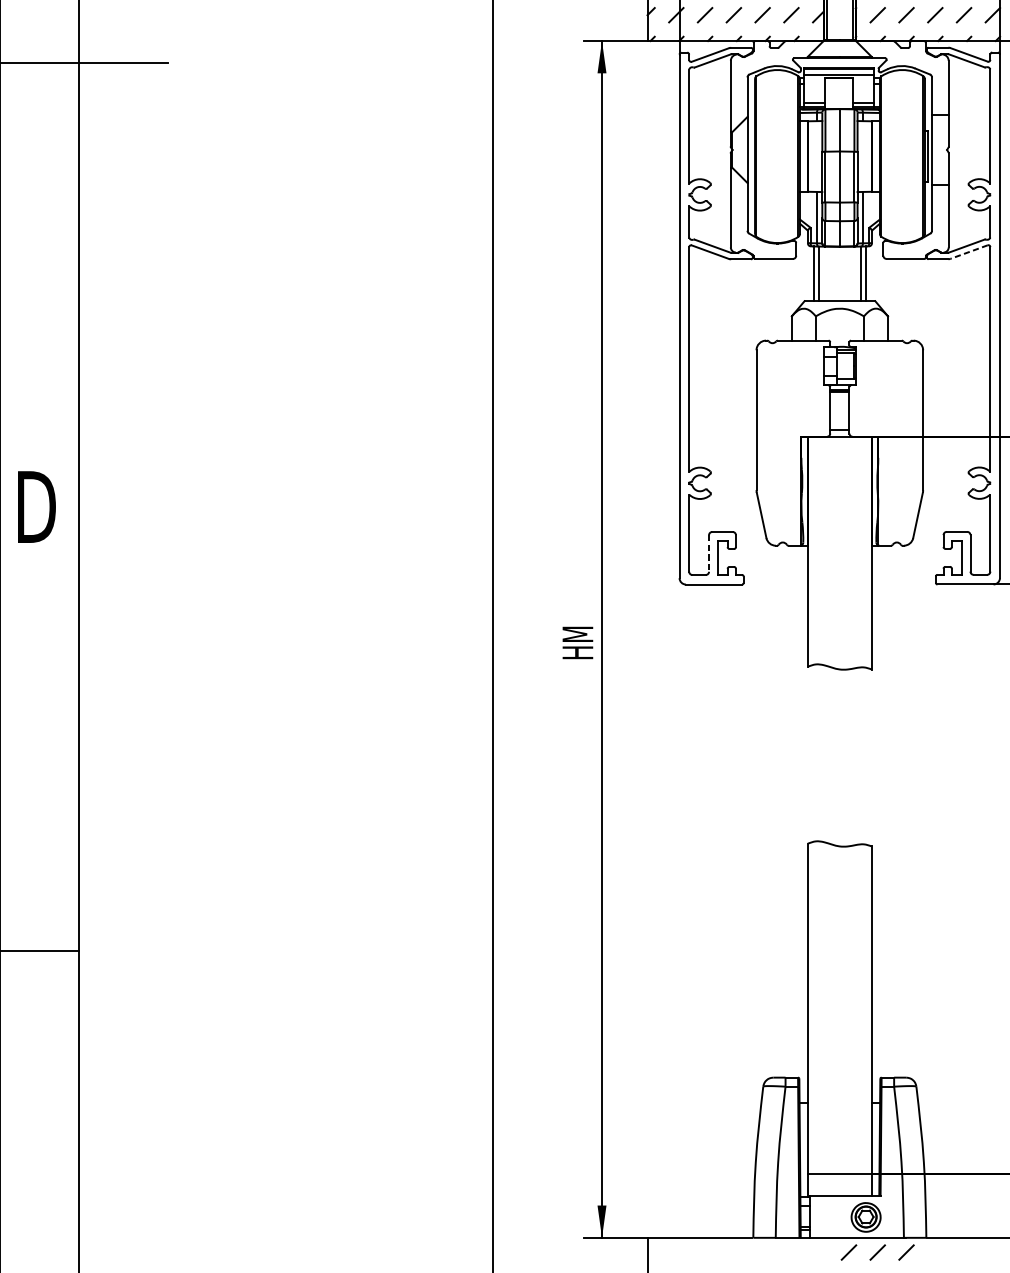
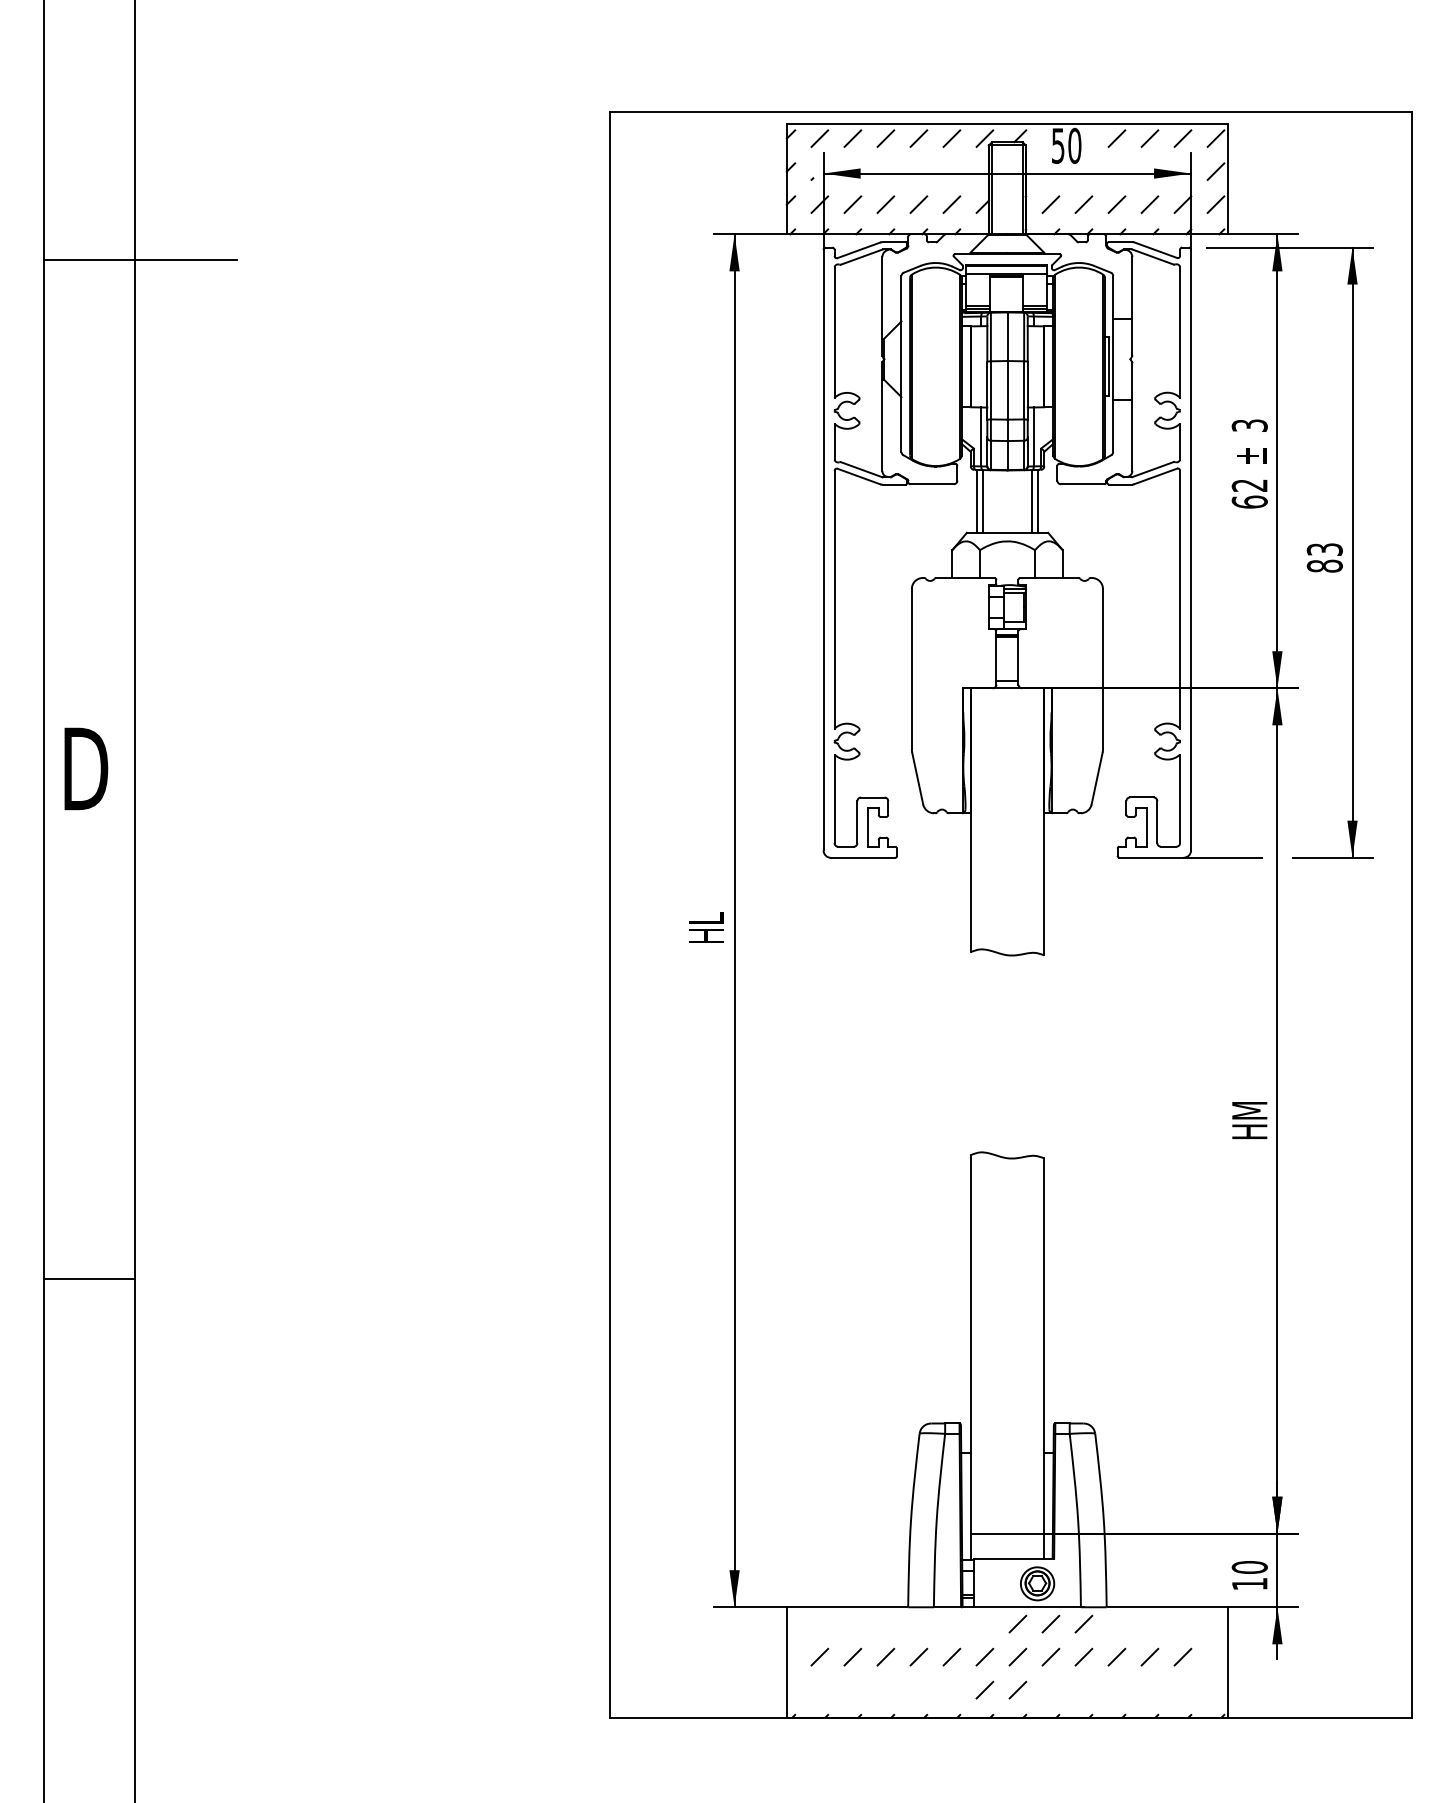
line: (968, 252) -> (1155, 476), dashed -> solid
line: (709, 553) -> (857, 822), dashed -> solid
text: (577, 642) -> (706, 924), HM -> HL

